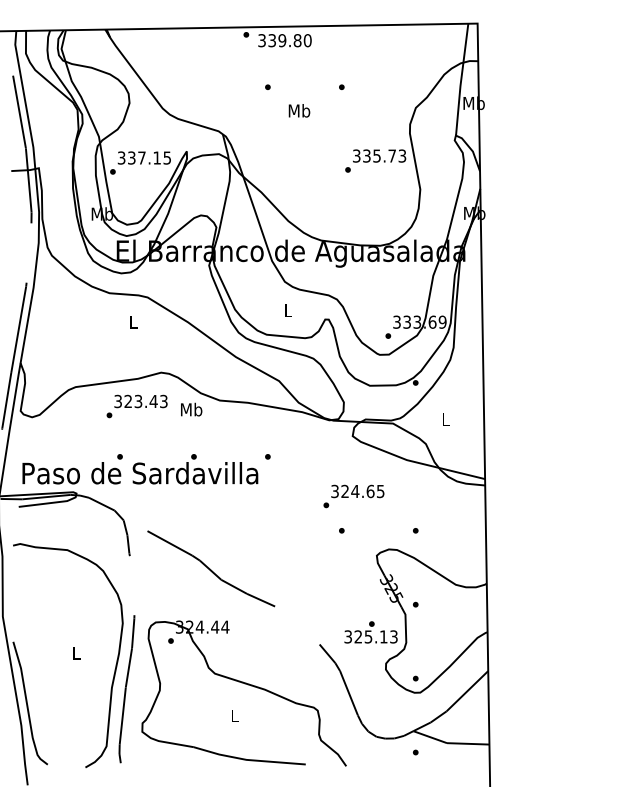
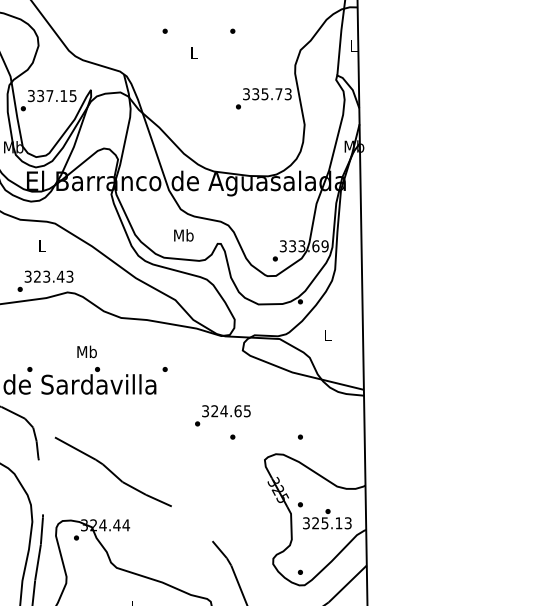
text: (473, 103) -> (353, 46), Mb -> L
text: (299, 110) -> (194, 52), Mb -> L
text: (287, 310) -> (183, 235), L -> Mb
text: (136, 406) -> (44, 281), moved
text: (191, 409) -> (87, 351), moved
text: (353, 496) -> (222, 415), moved
text: (370, 632) -> (326, 519), moved

